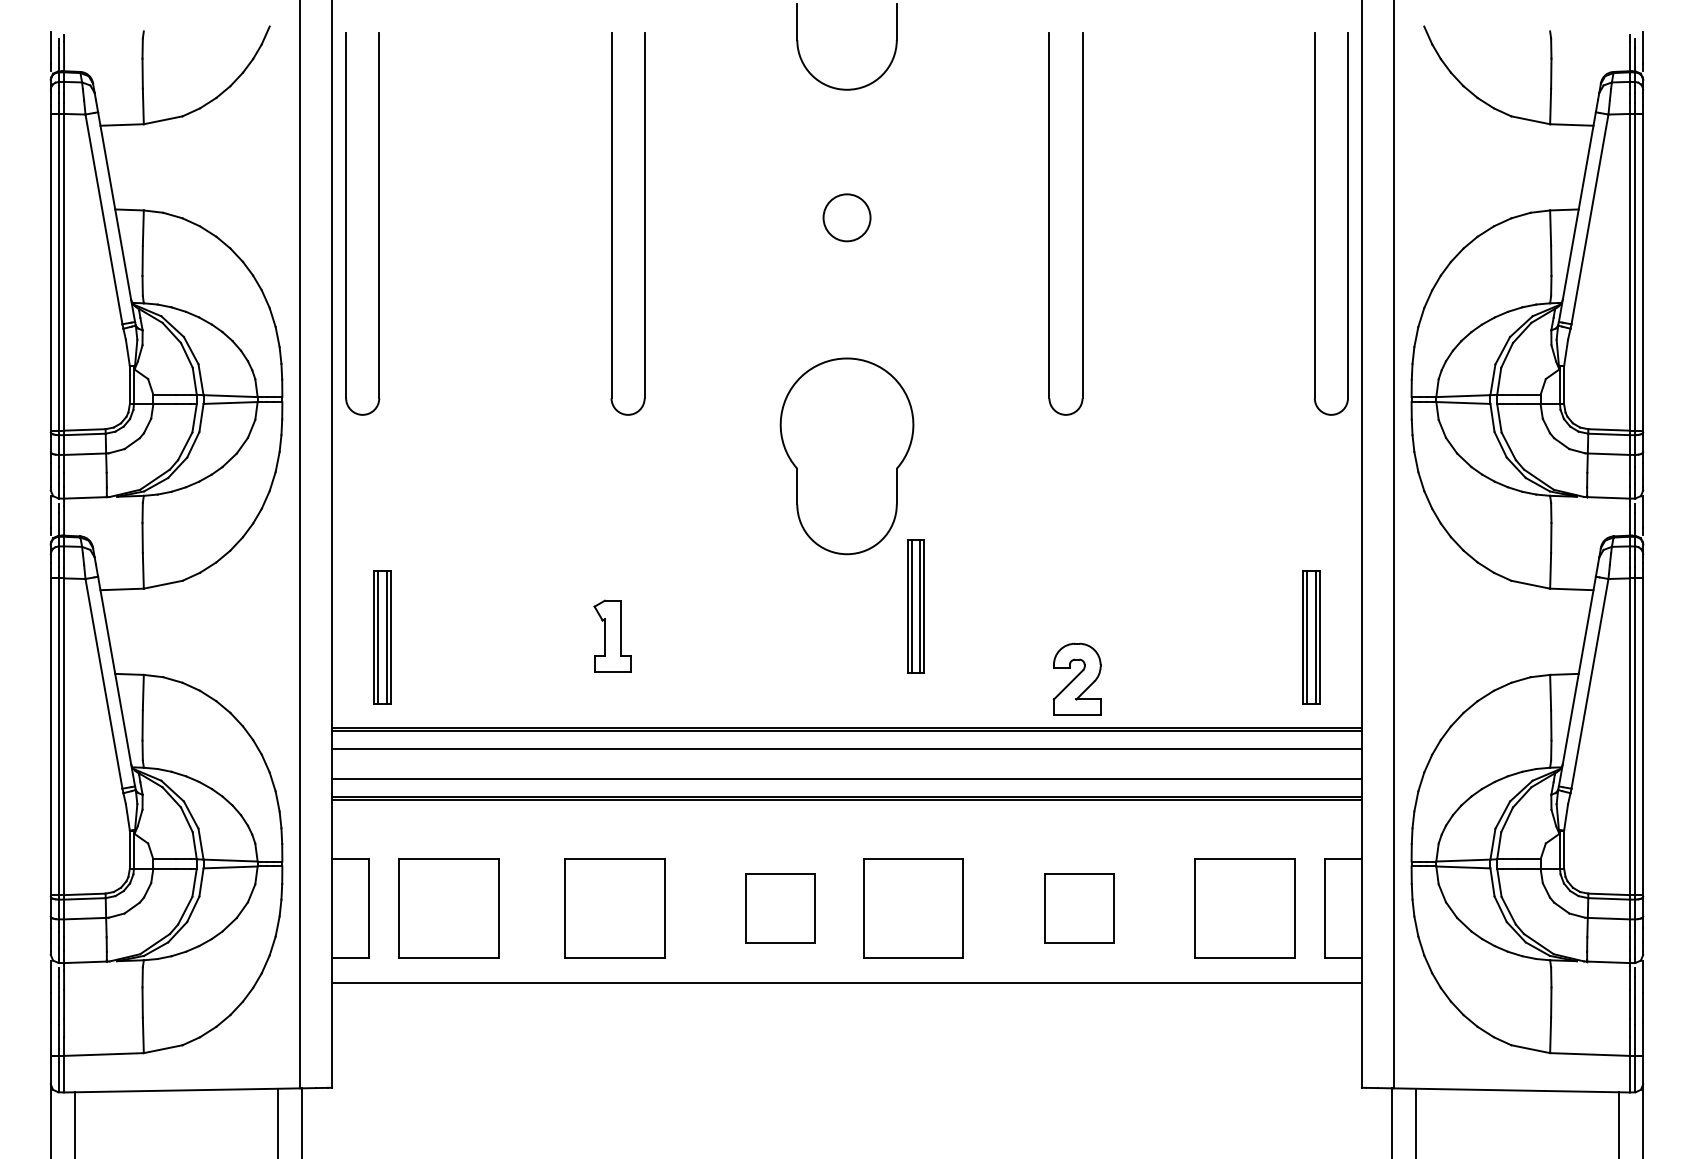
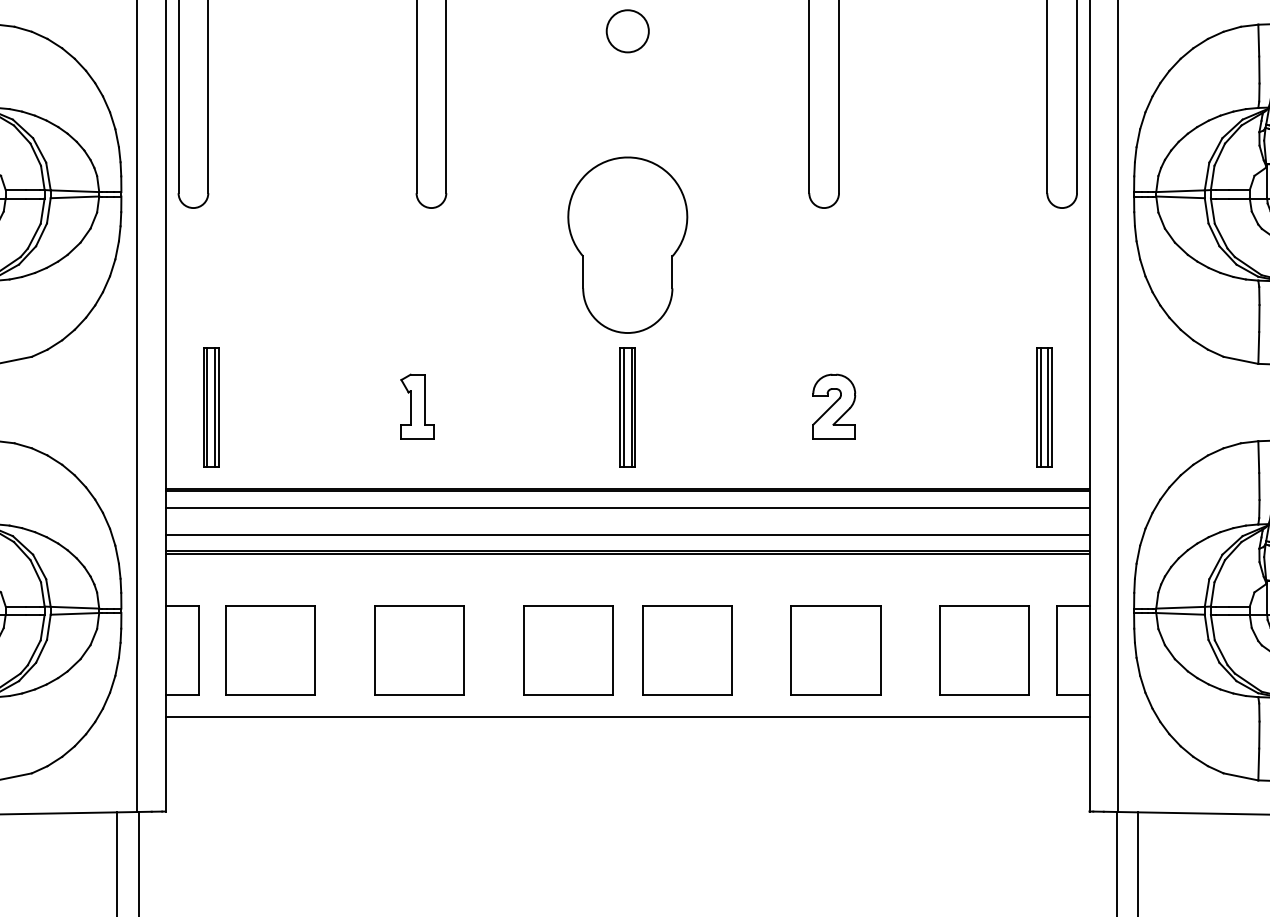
part: (915, 606) -> (627, 407), moved
part: (1076, 678) -> (833, 405), moved
part: (780, 908) -> (568, 650), size x1.43
part: (1079, 908) -> (836, 650), size x1.43

